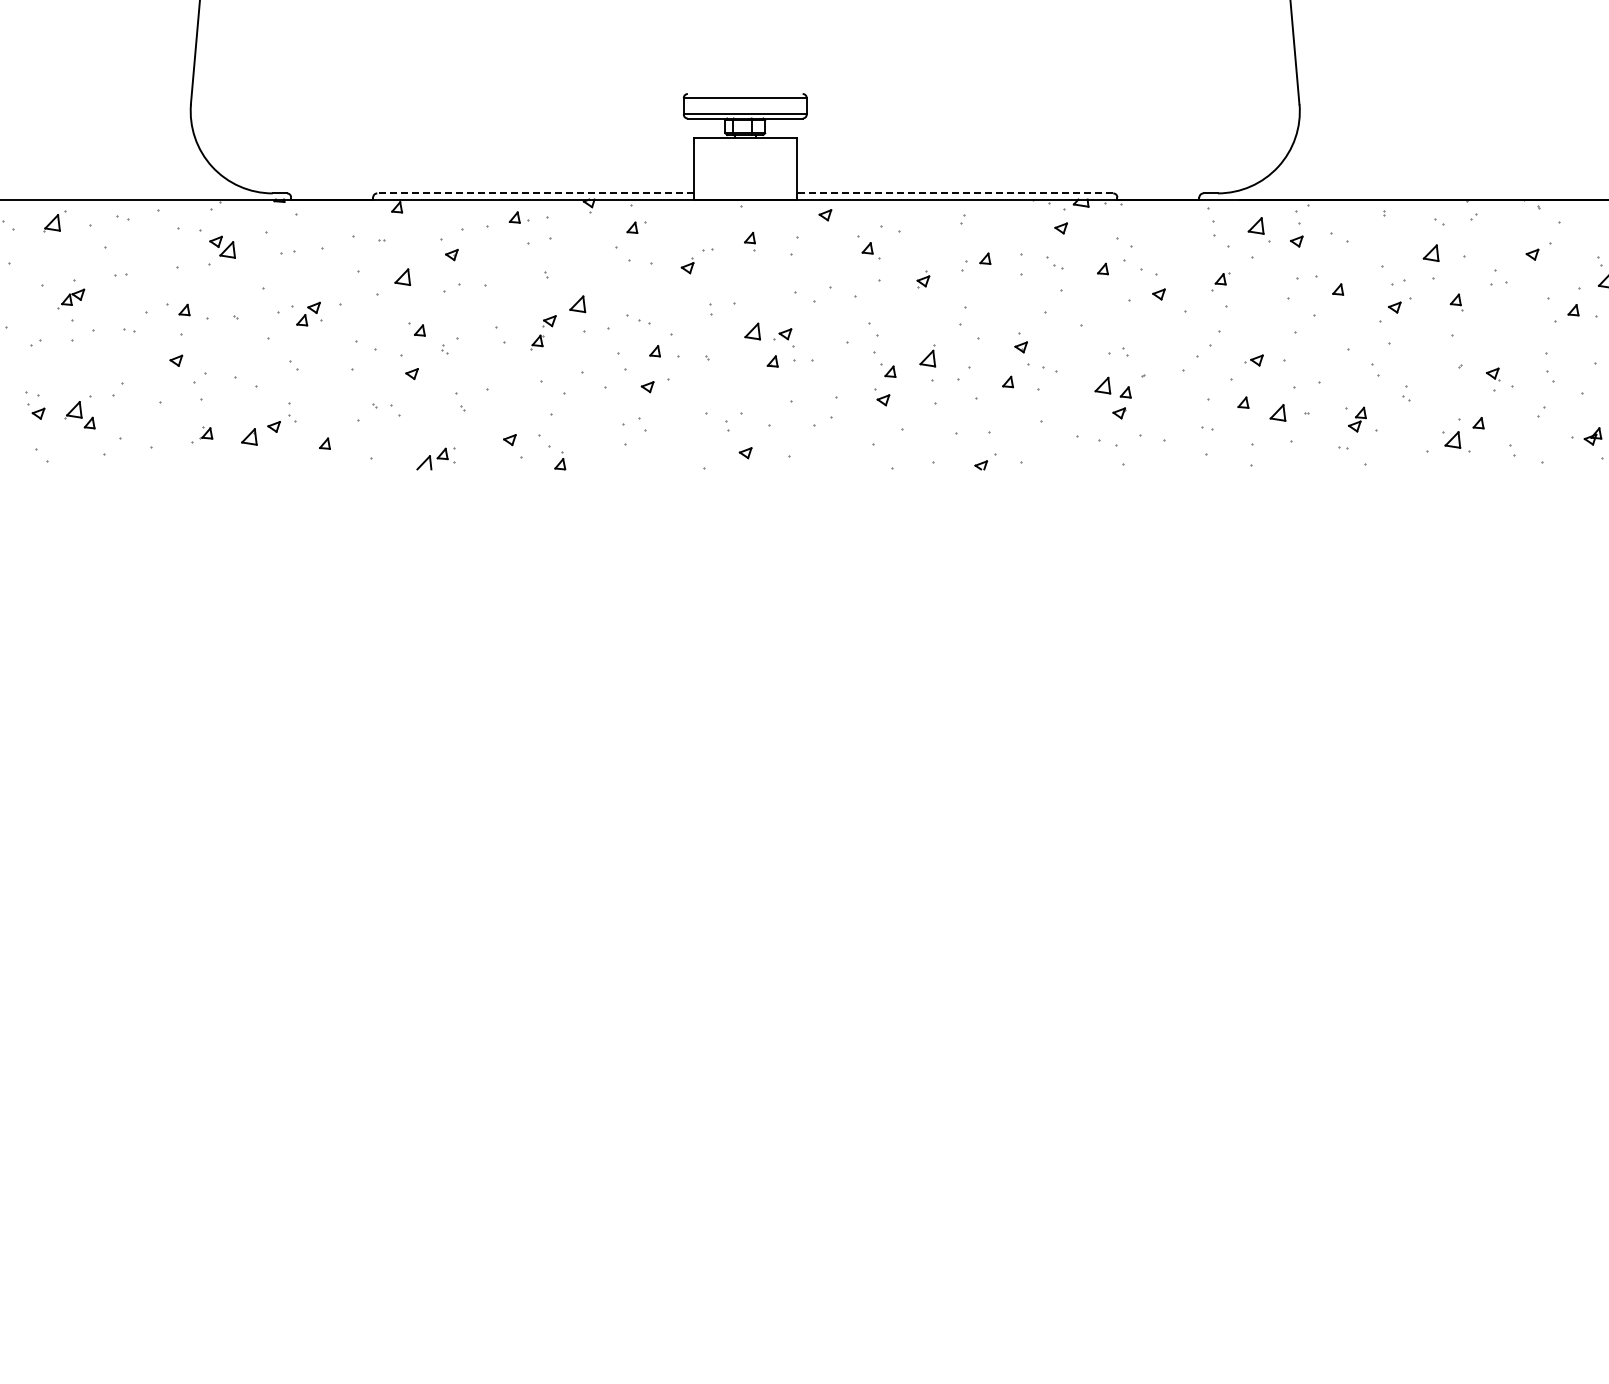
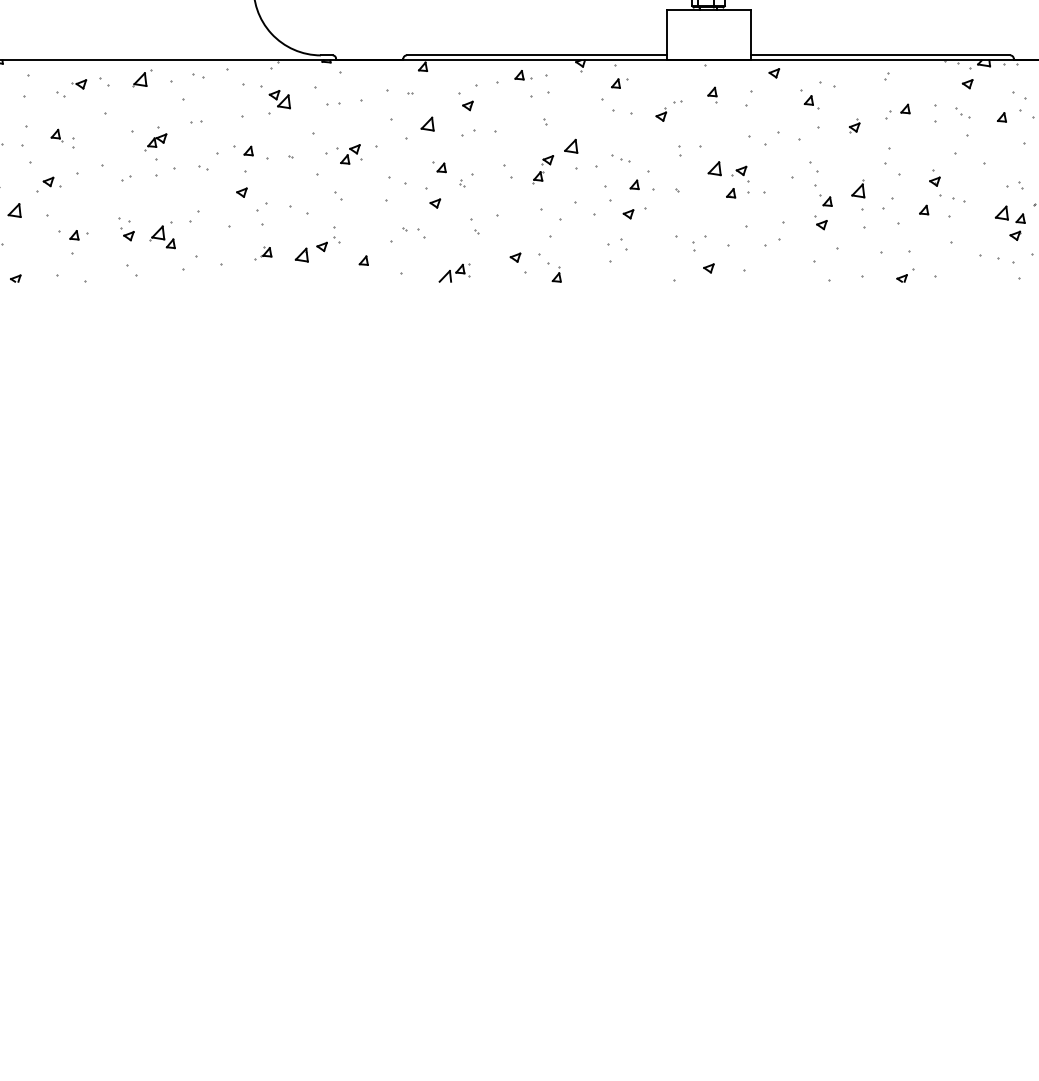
line: (535, 193) -> (536, 55), dashed -> solid
line: (954, 193) -> (880, 55), dashed -> solid

